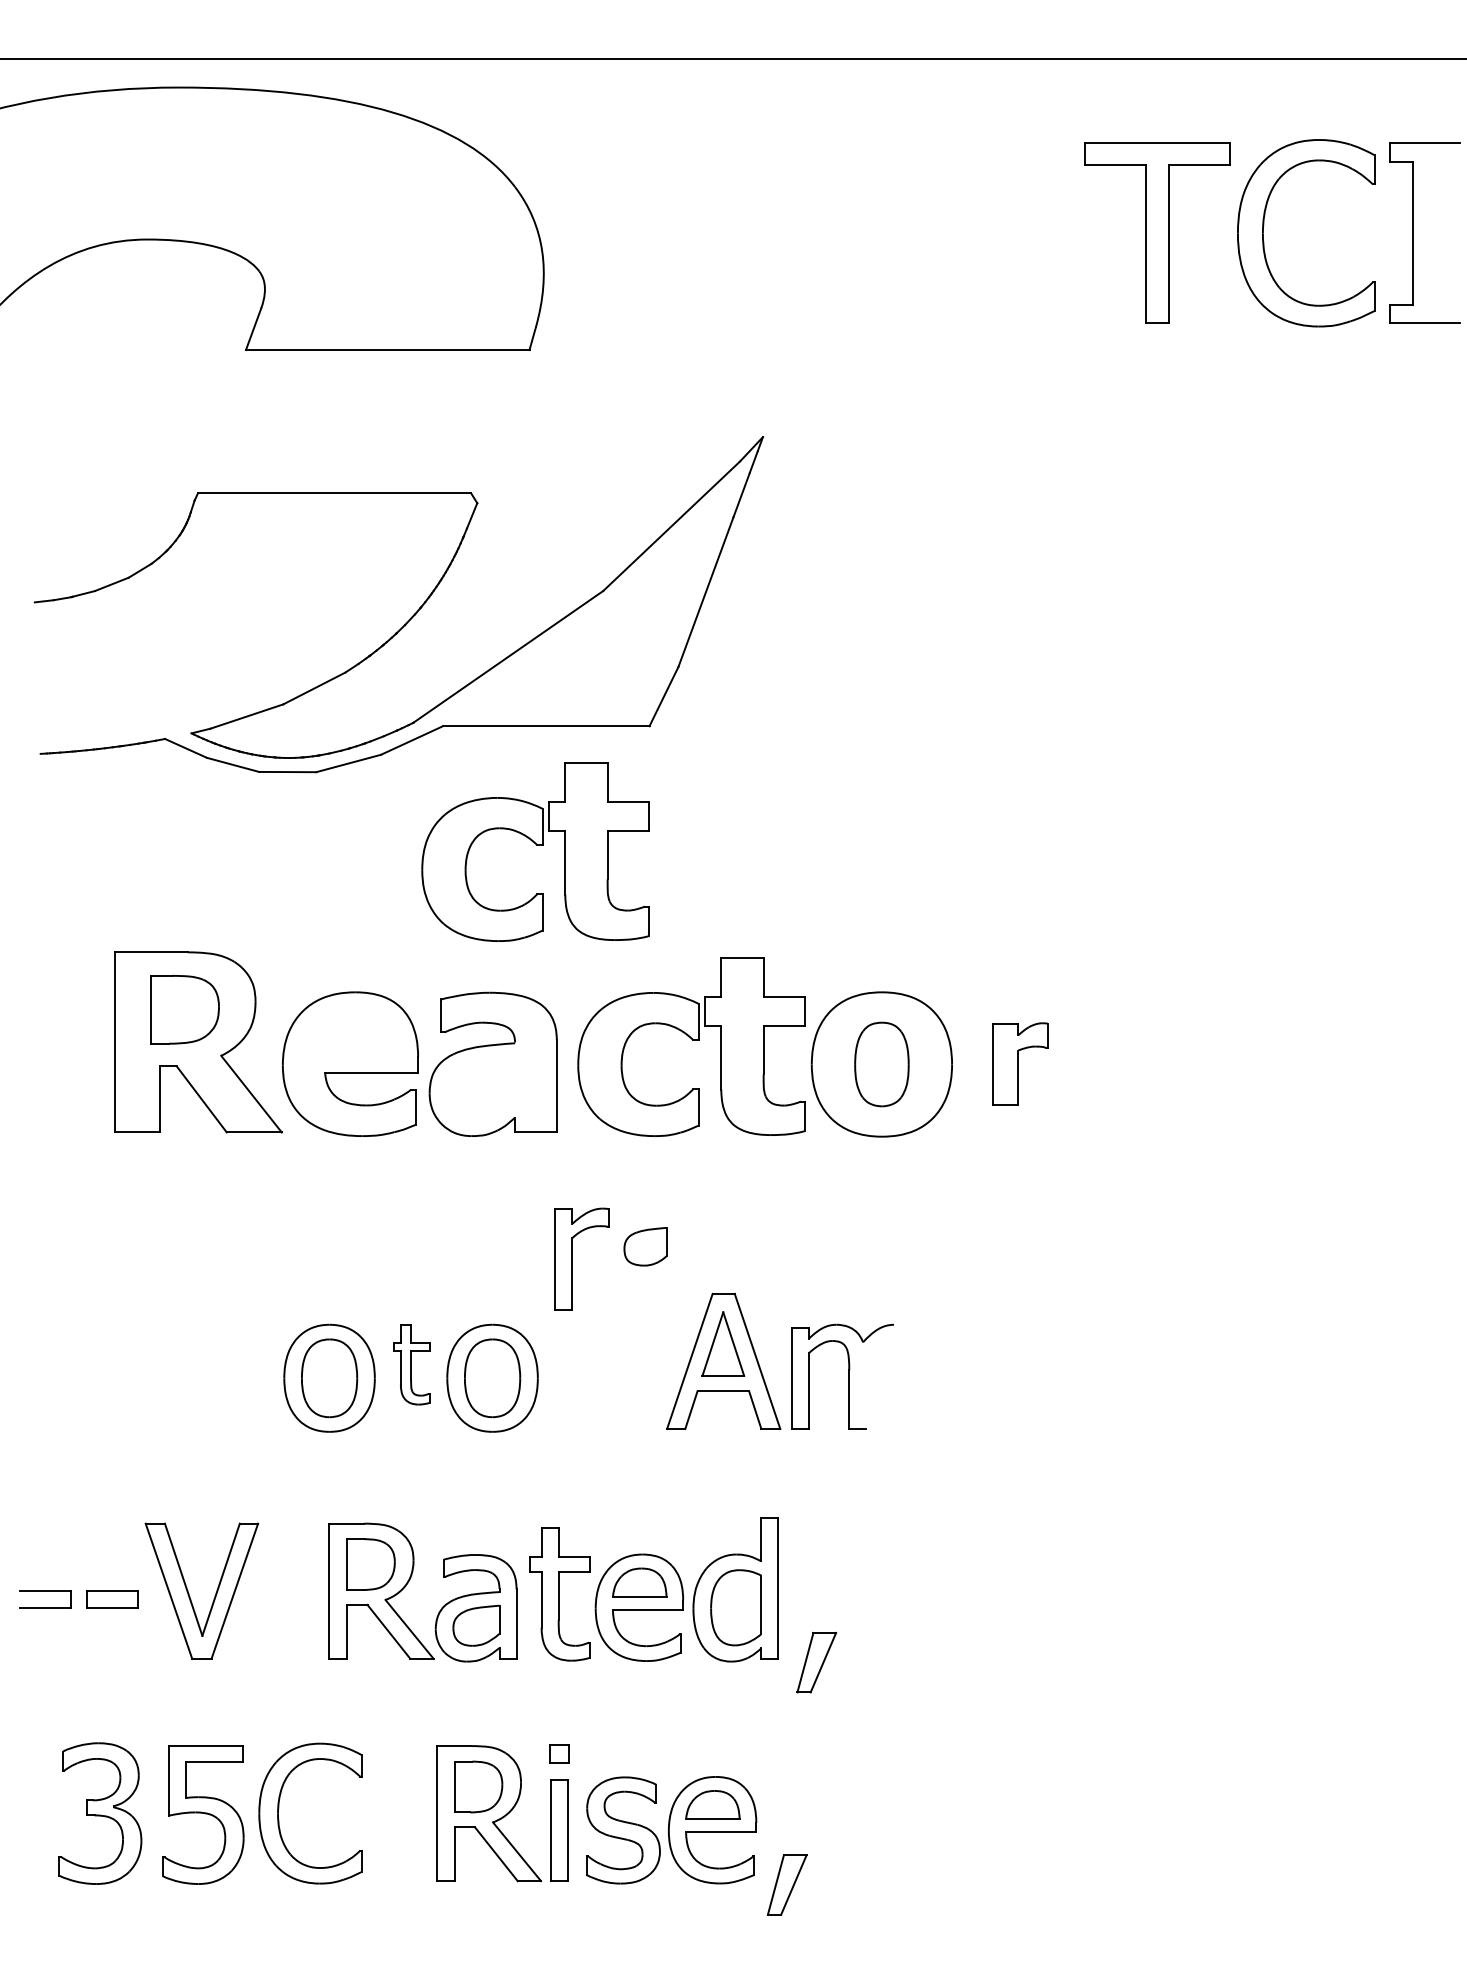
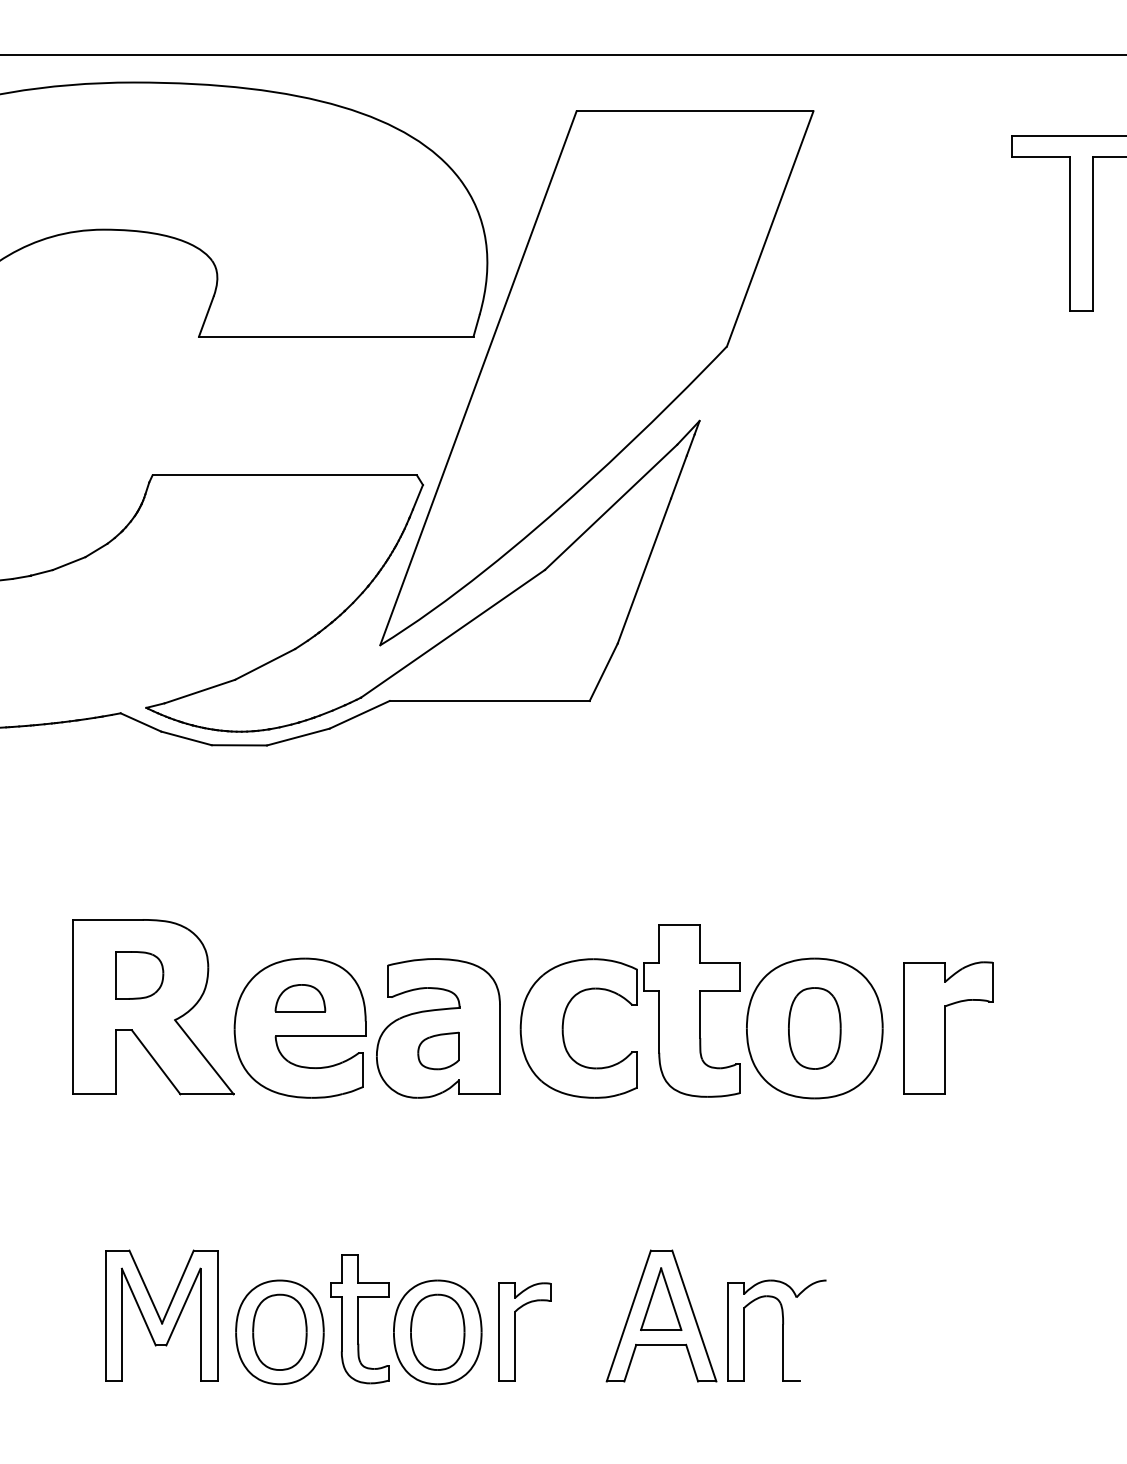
part: (656, 392) -> (596, 377), added
part: (536, 845) -> (480, 816), removed
part: (184, 1009) -> (139, 975), size x0.71
part: (350, 1032) -> (300, 997), added
part: (1020, 1063) -> (948, 1027), size x1.67
part: (645, 1246) -> (438, 1050), moved
part: (572, 1258) -> (515, 1331), moved
part: (207, 1360) -> (161, 1315), added
part: (411, 1364) -> (359, 1318), size x1.67

